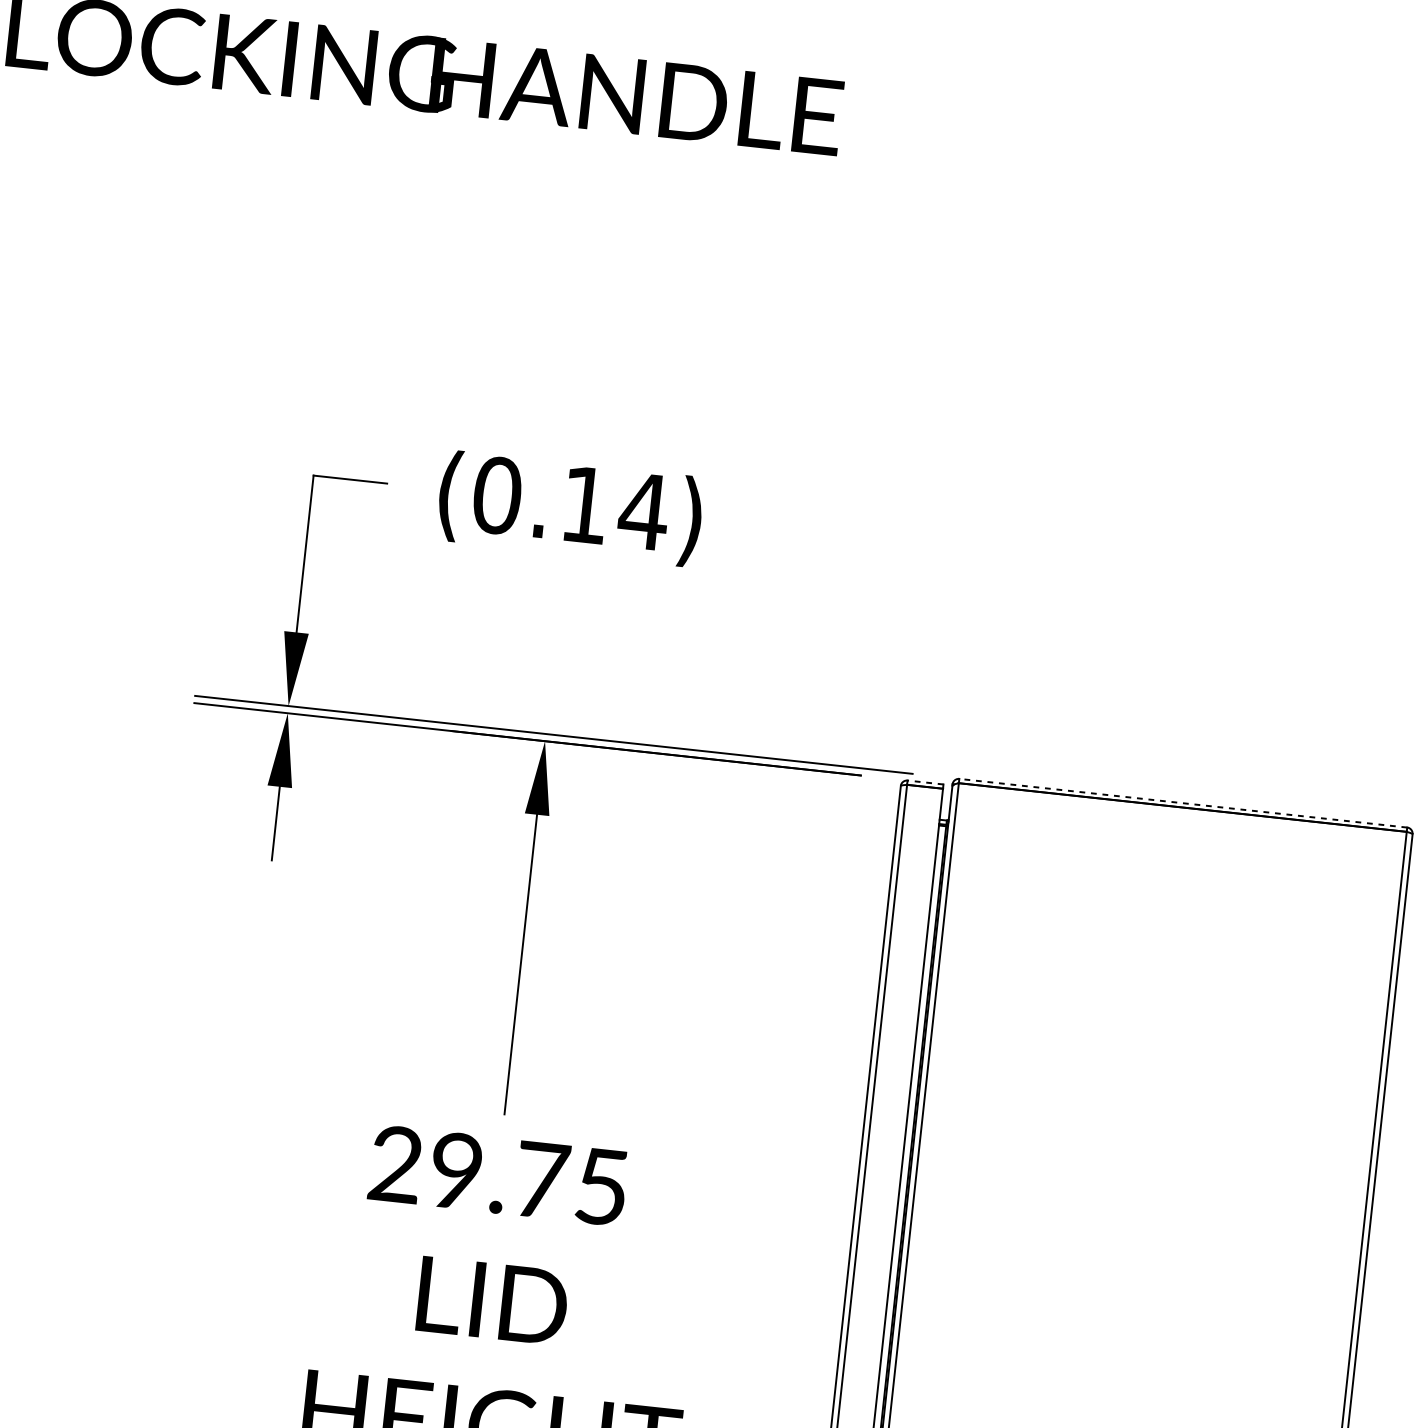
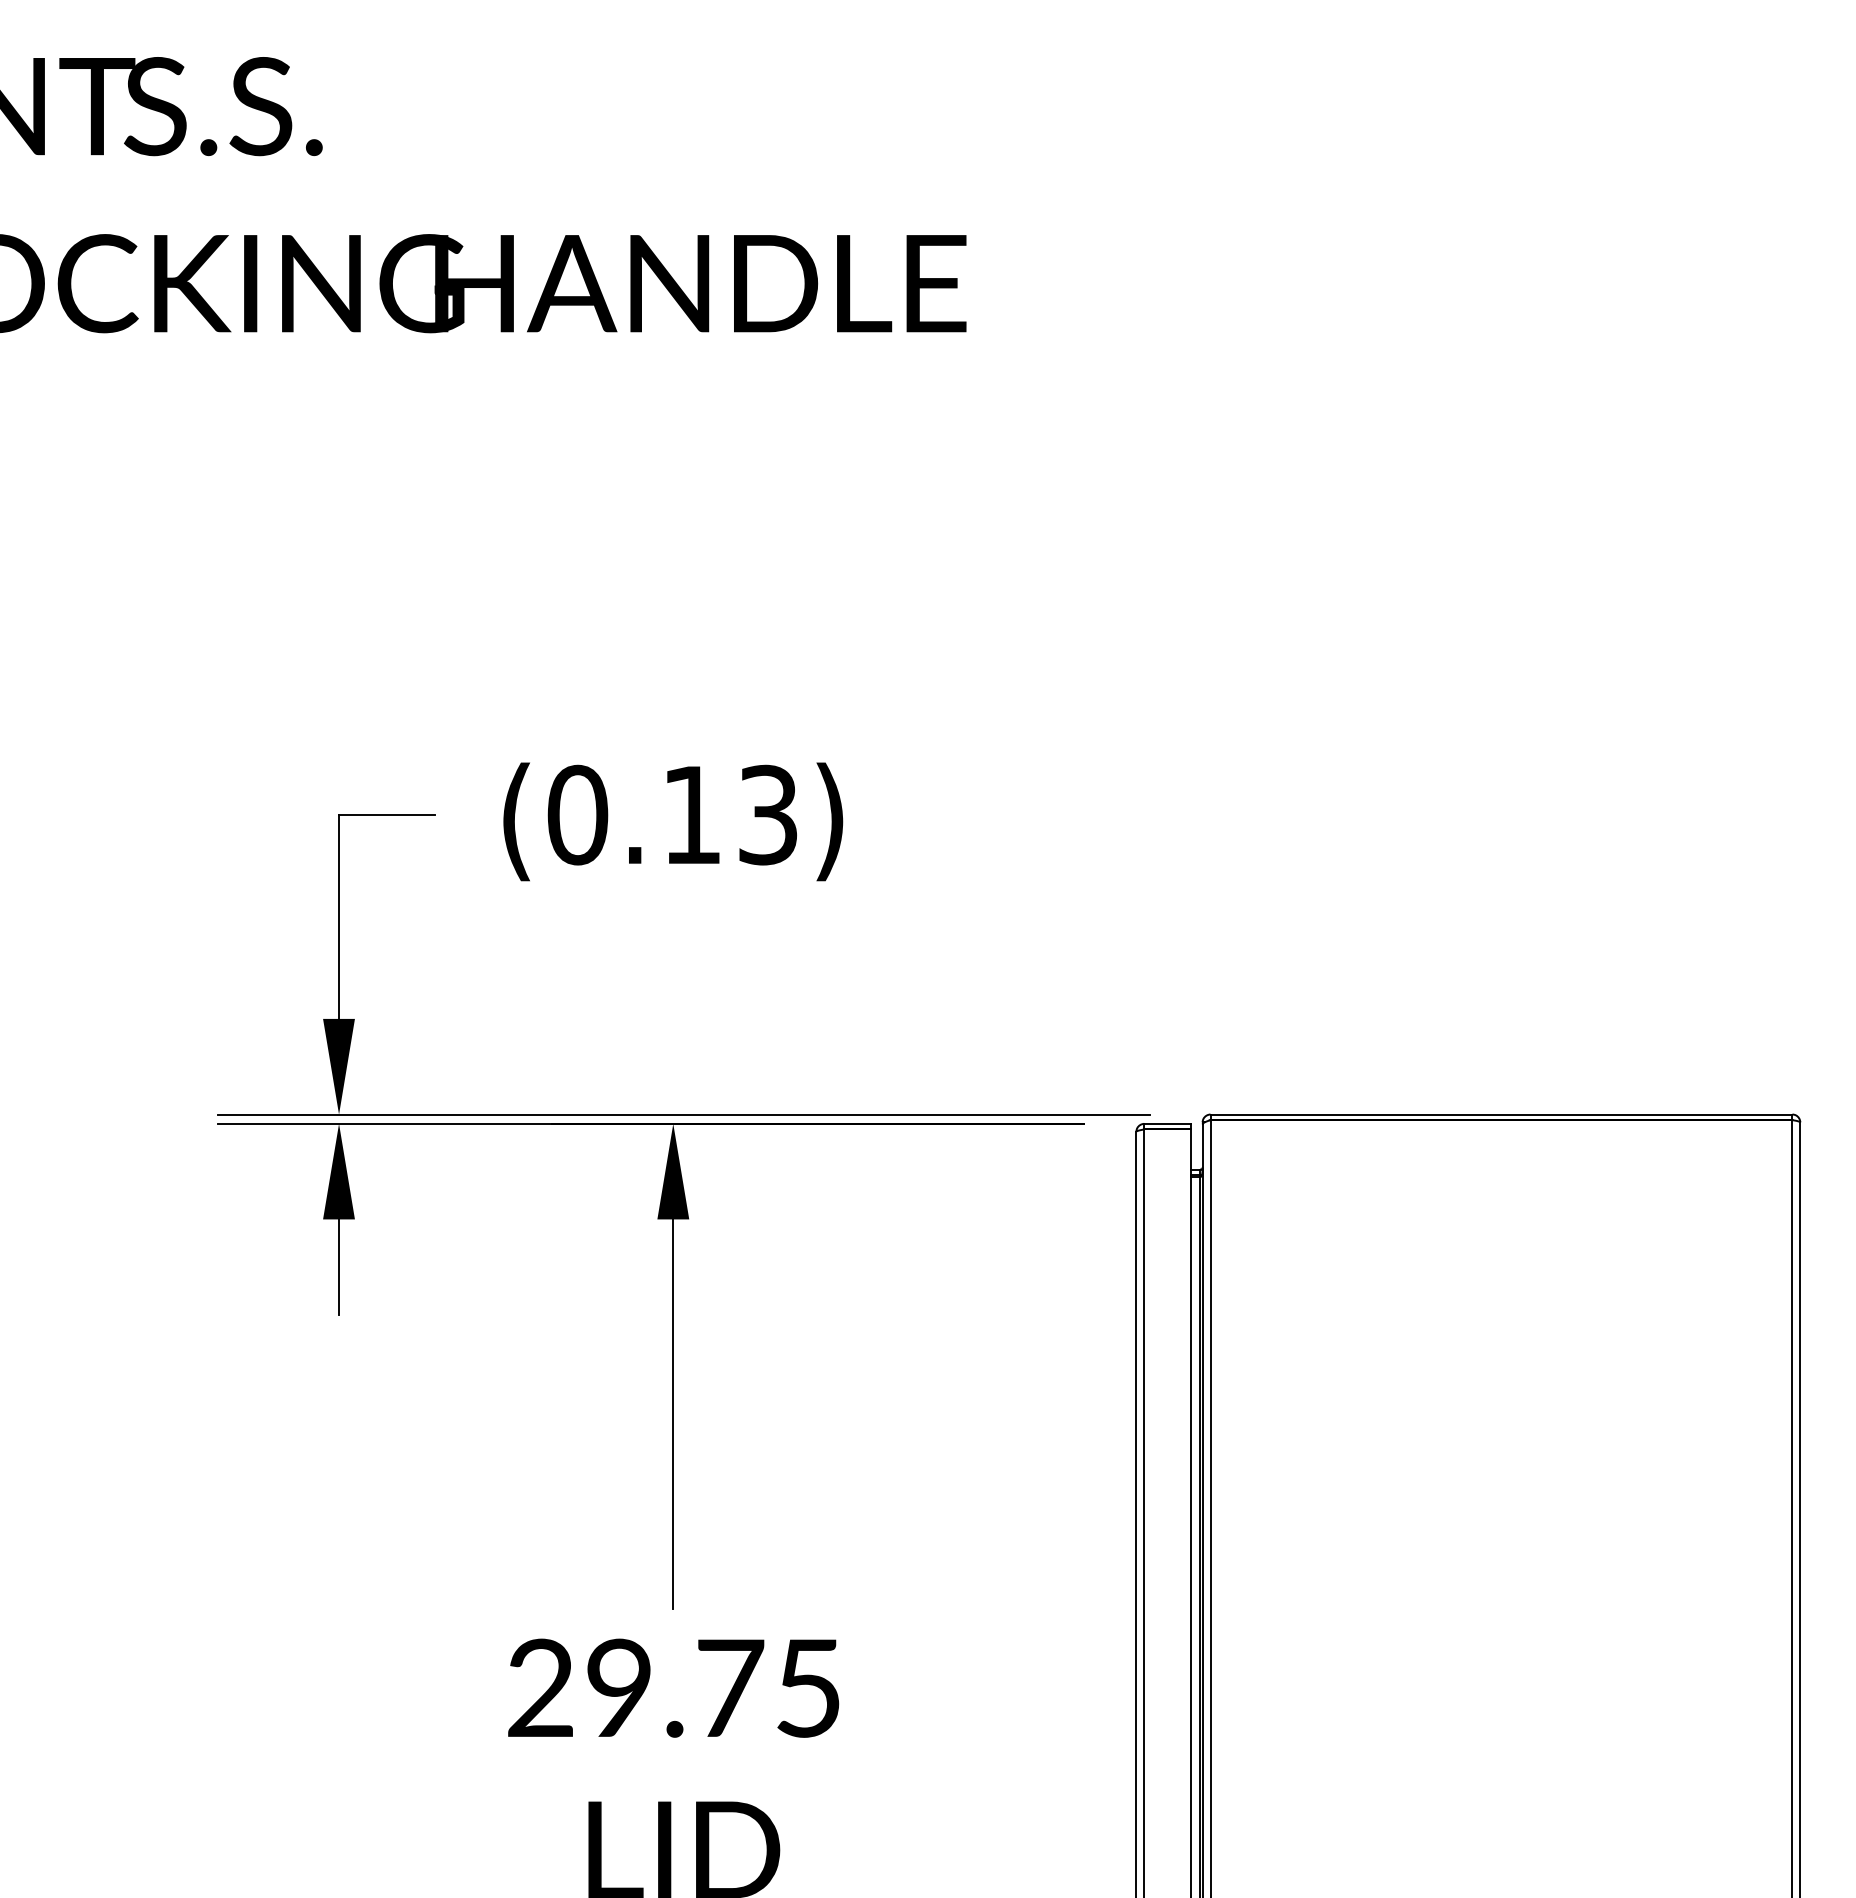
text: (643, 510) -> (767, 814), (0.14) -> (0.13)
line: (925, 782) -> (1167, 1123), dashed -> solid
line: (1183, 803) -> (1501, 1114), dashed -> solid

